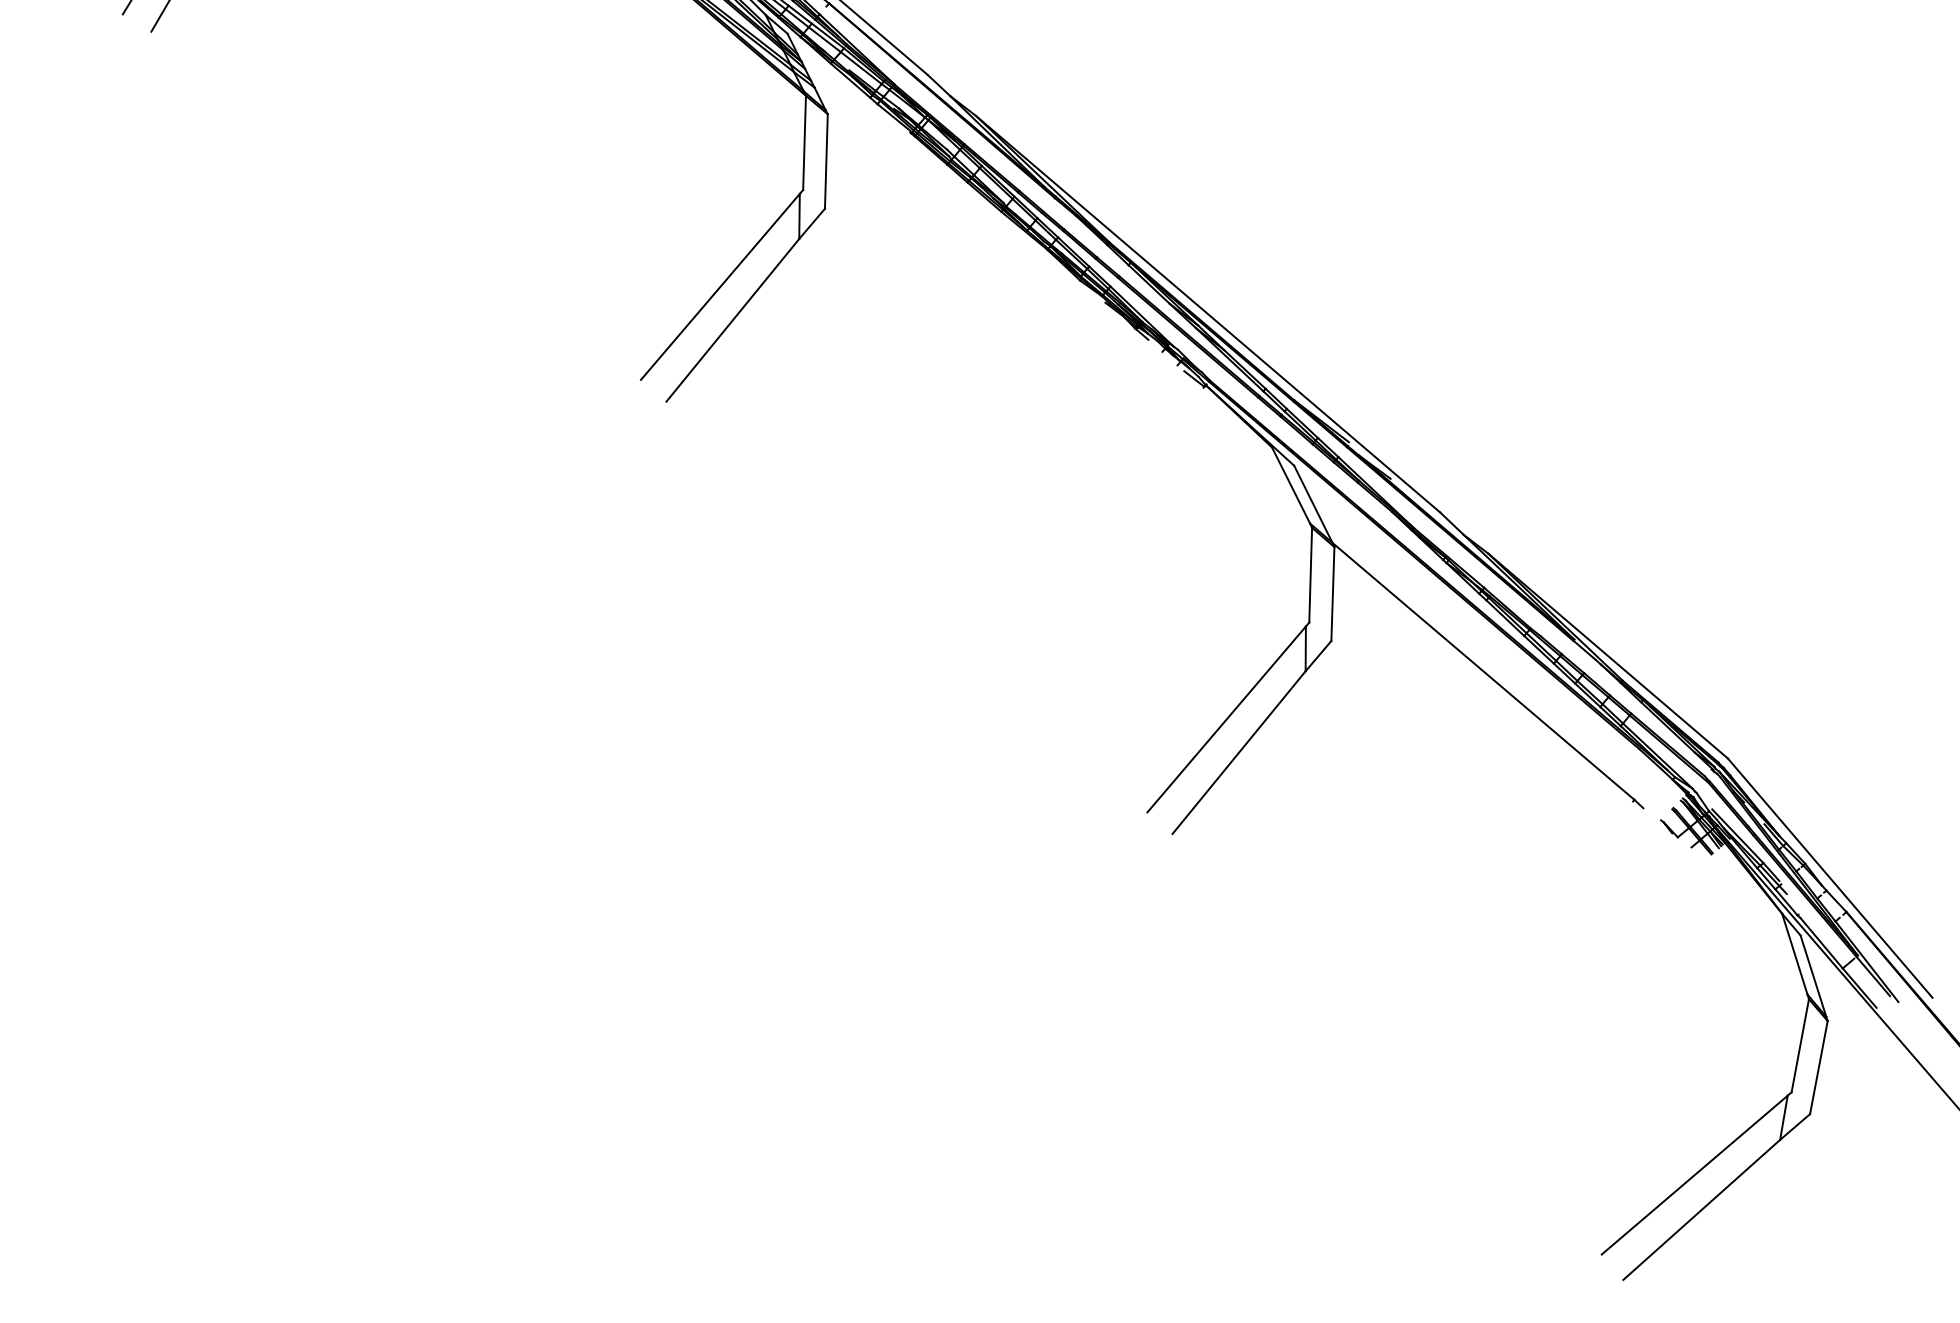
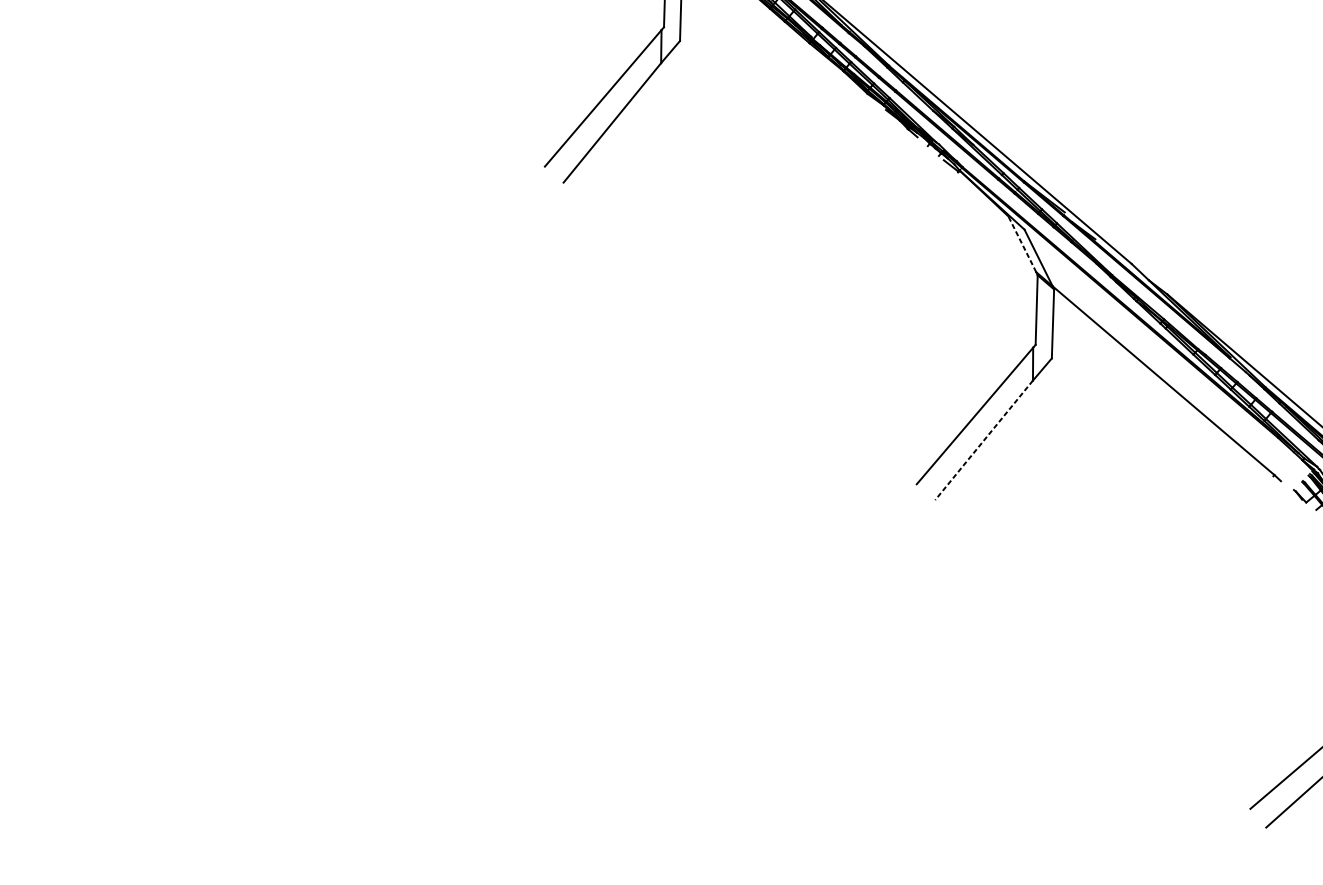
line: (1291, 485) -> (1022, 244), solid -> dashed
line: (1238, 752) -> (983, 440), solid -> dashed

